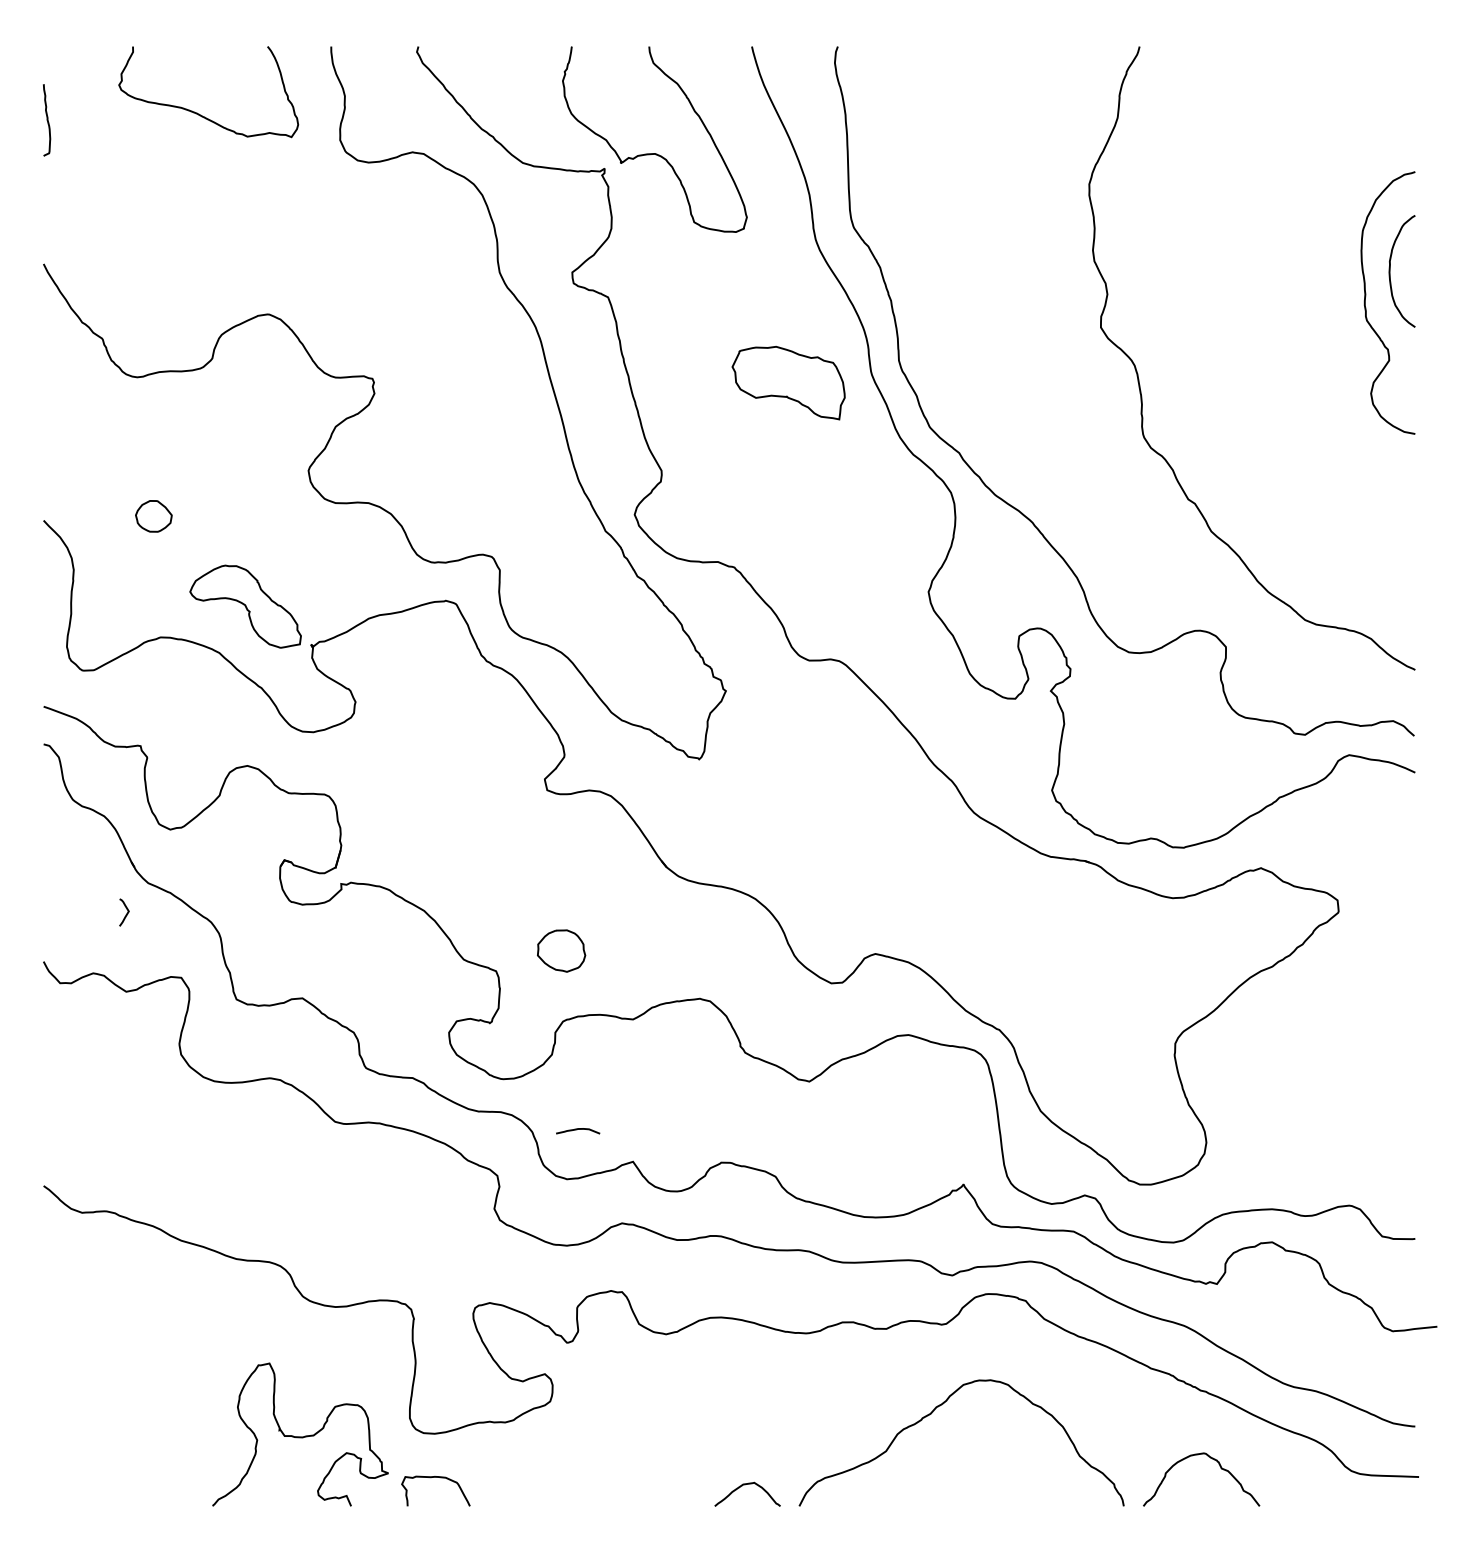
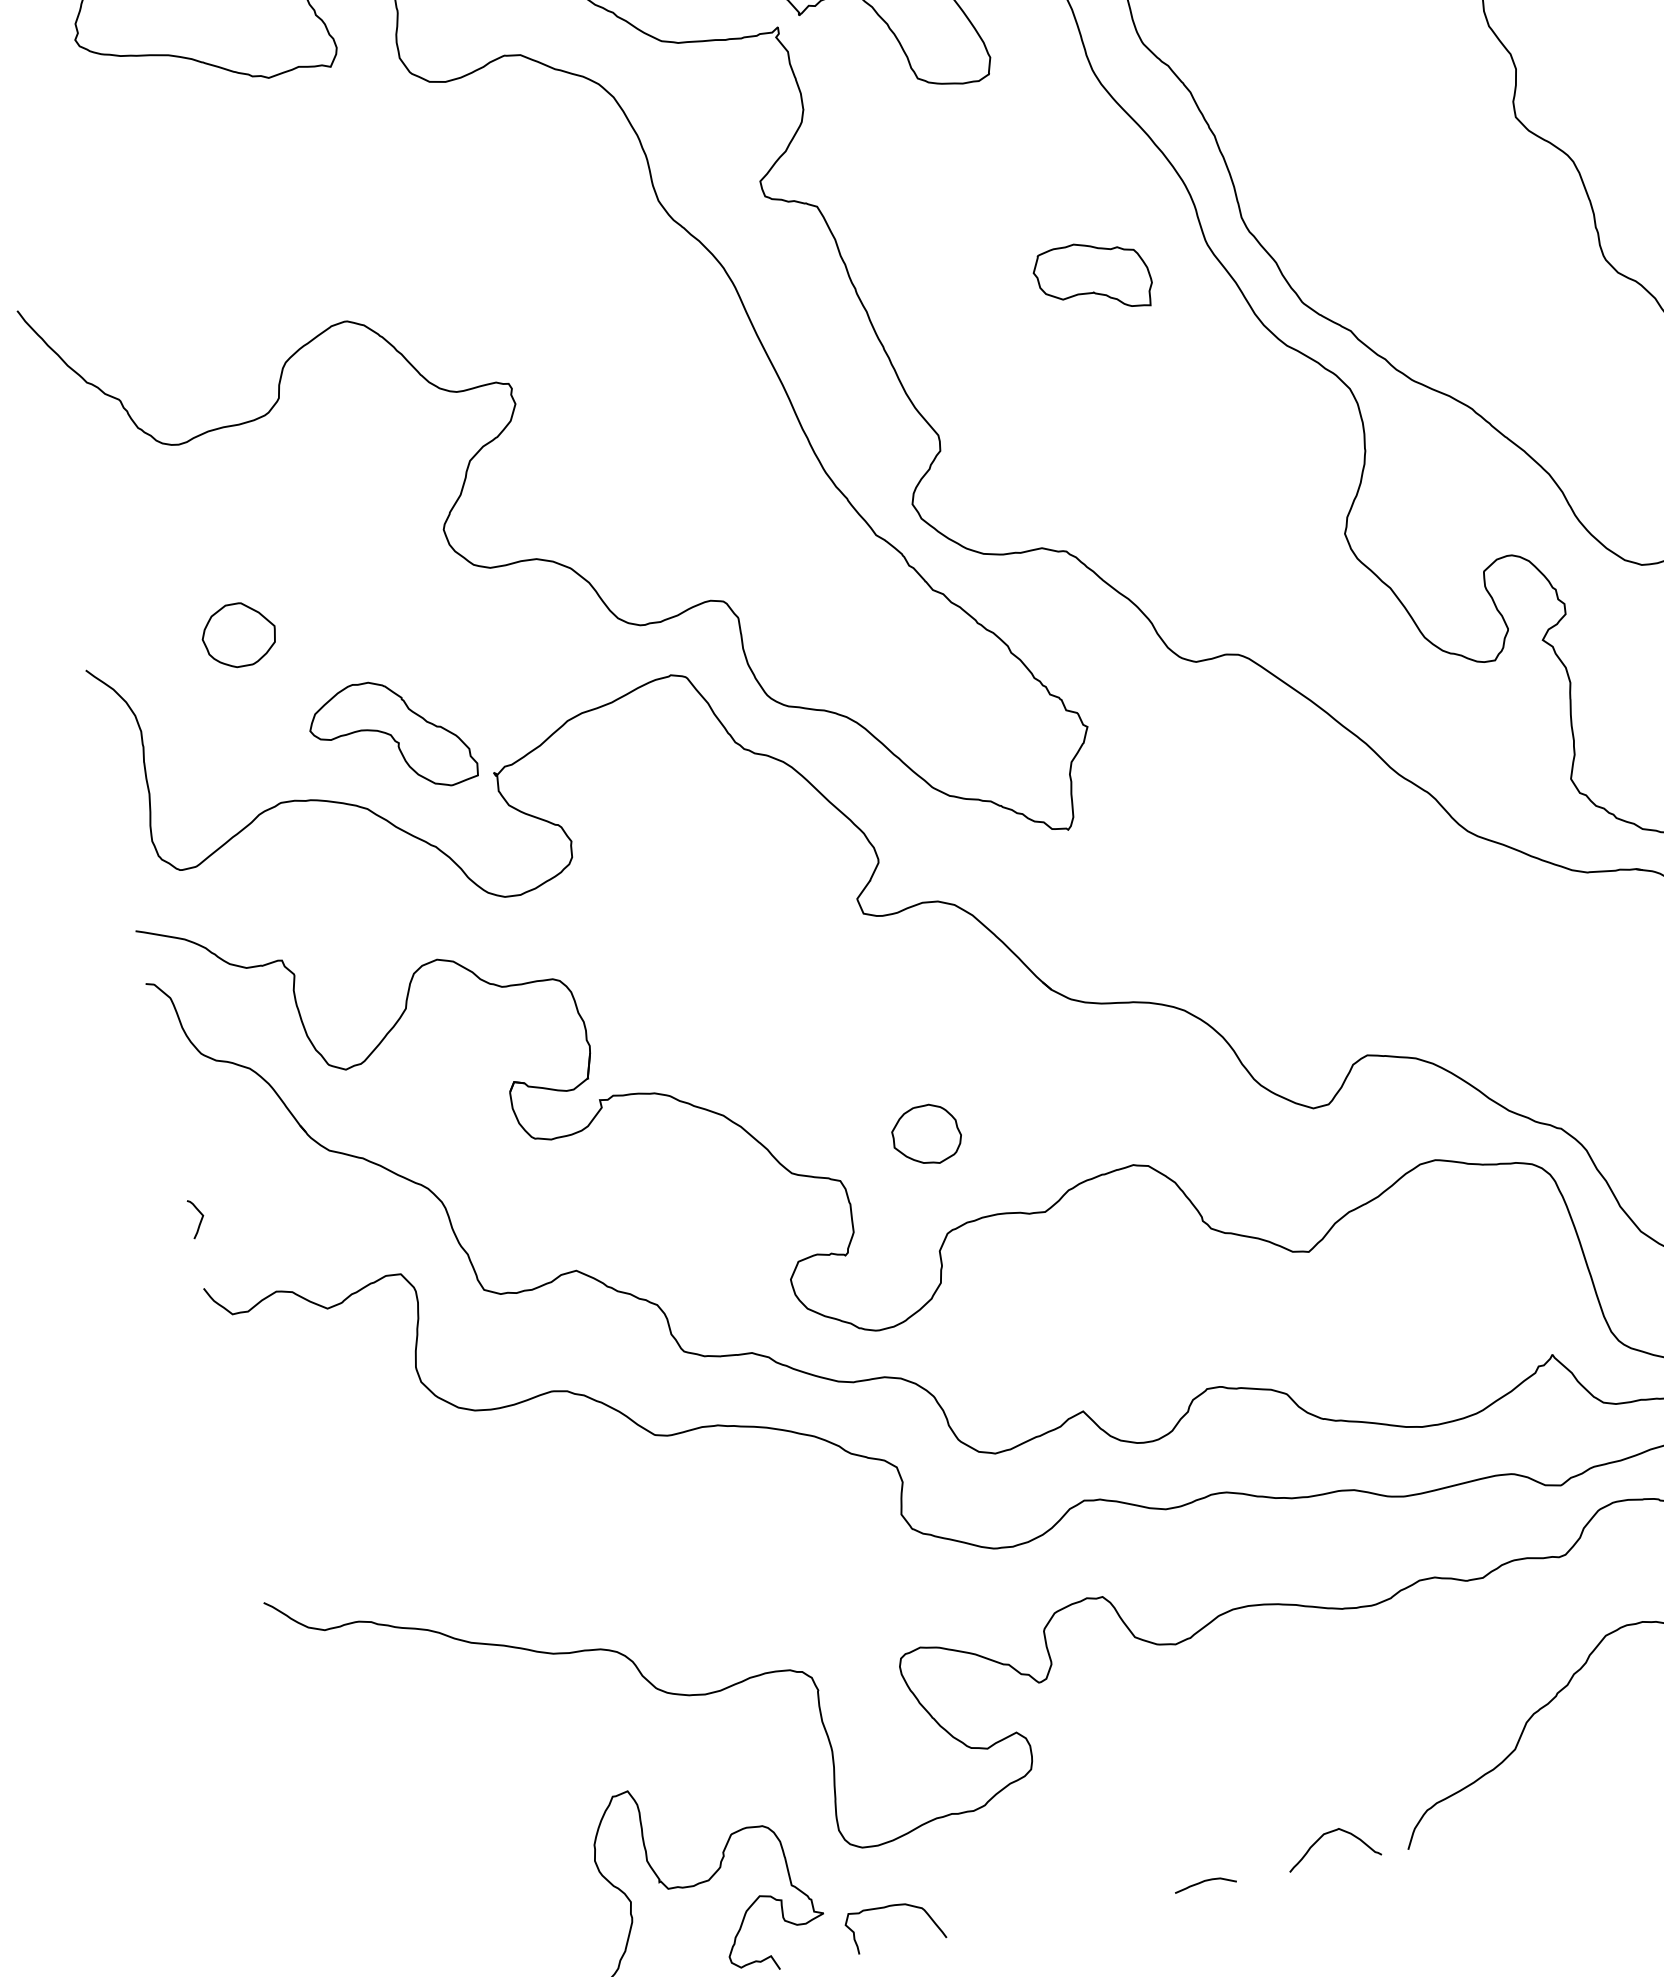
part: (788, 382) -> (1092, 277), size x0.71
part: (153, 516) -> (238, 635), size x1.43
curve: (126, 913) -> (200, 1219), moved
curve: (577, 1130) -> (1204, 1883), moved

